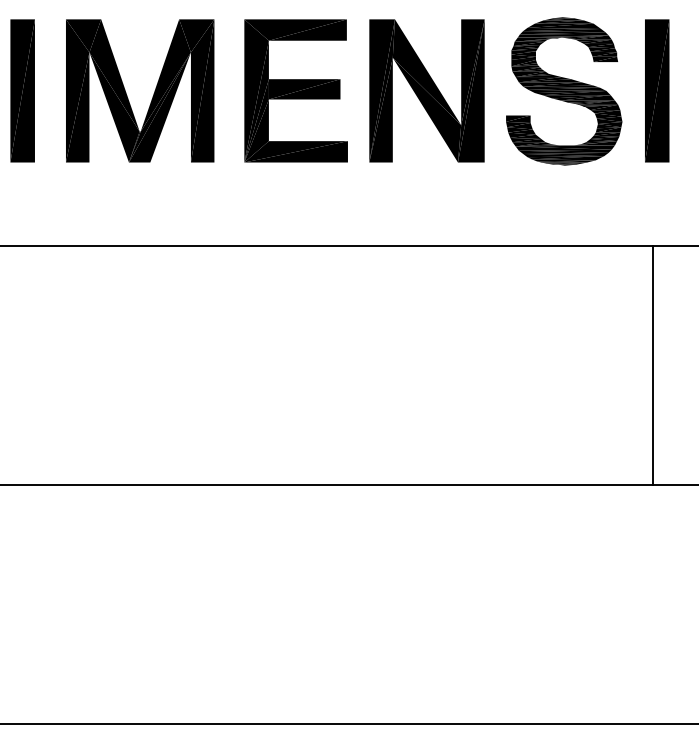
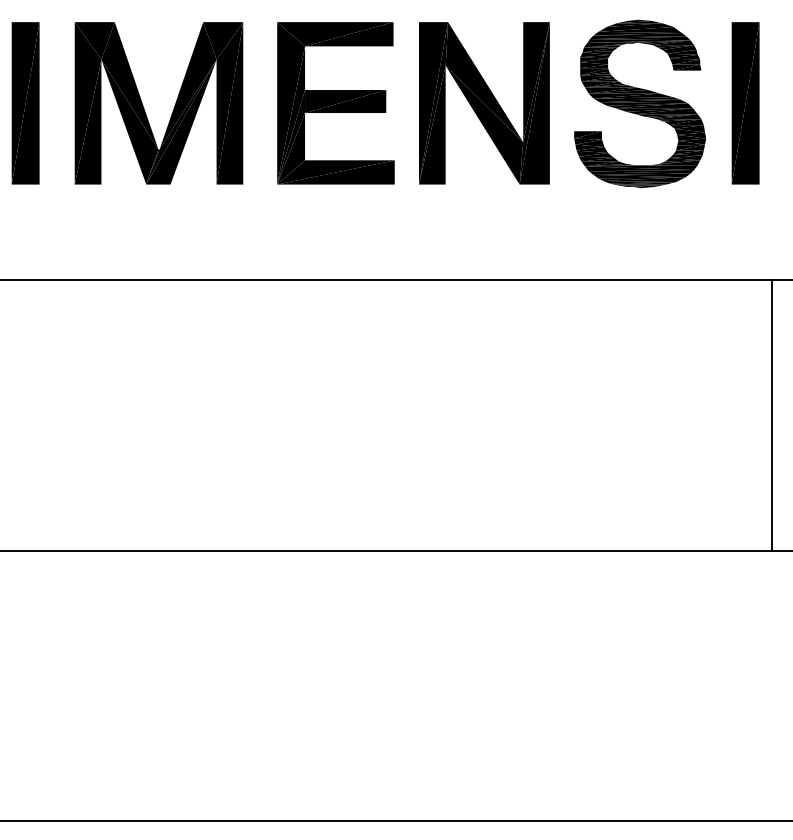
line: (652, 365) -> (771, 414), moved

